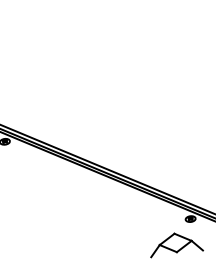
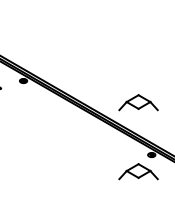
part: (163, 150) -> (138, 102), added

